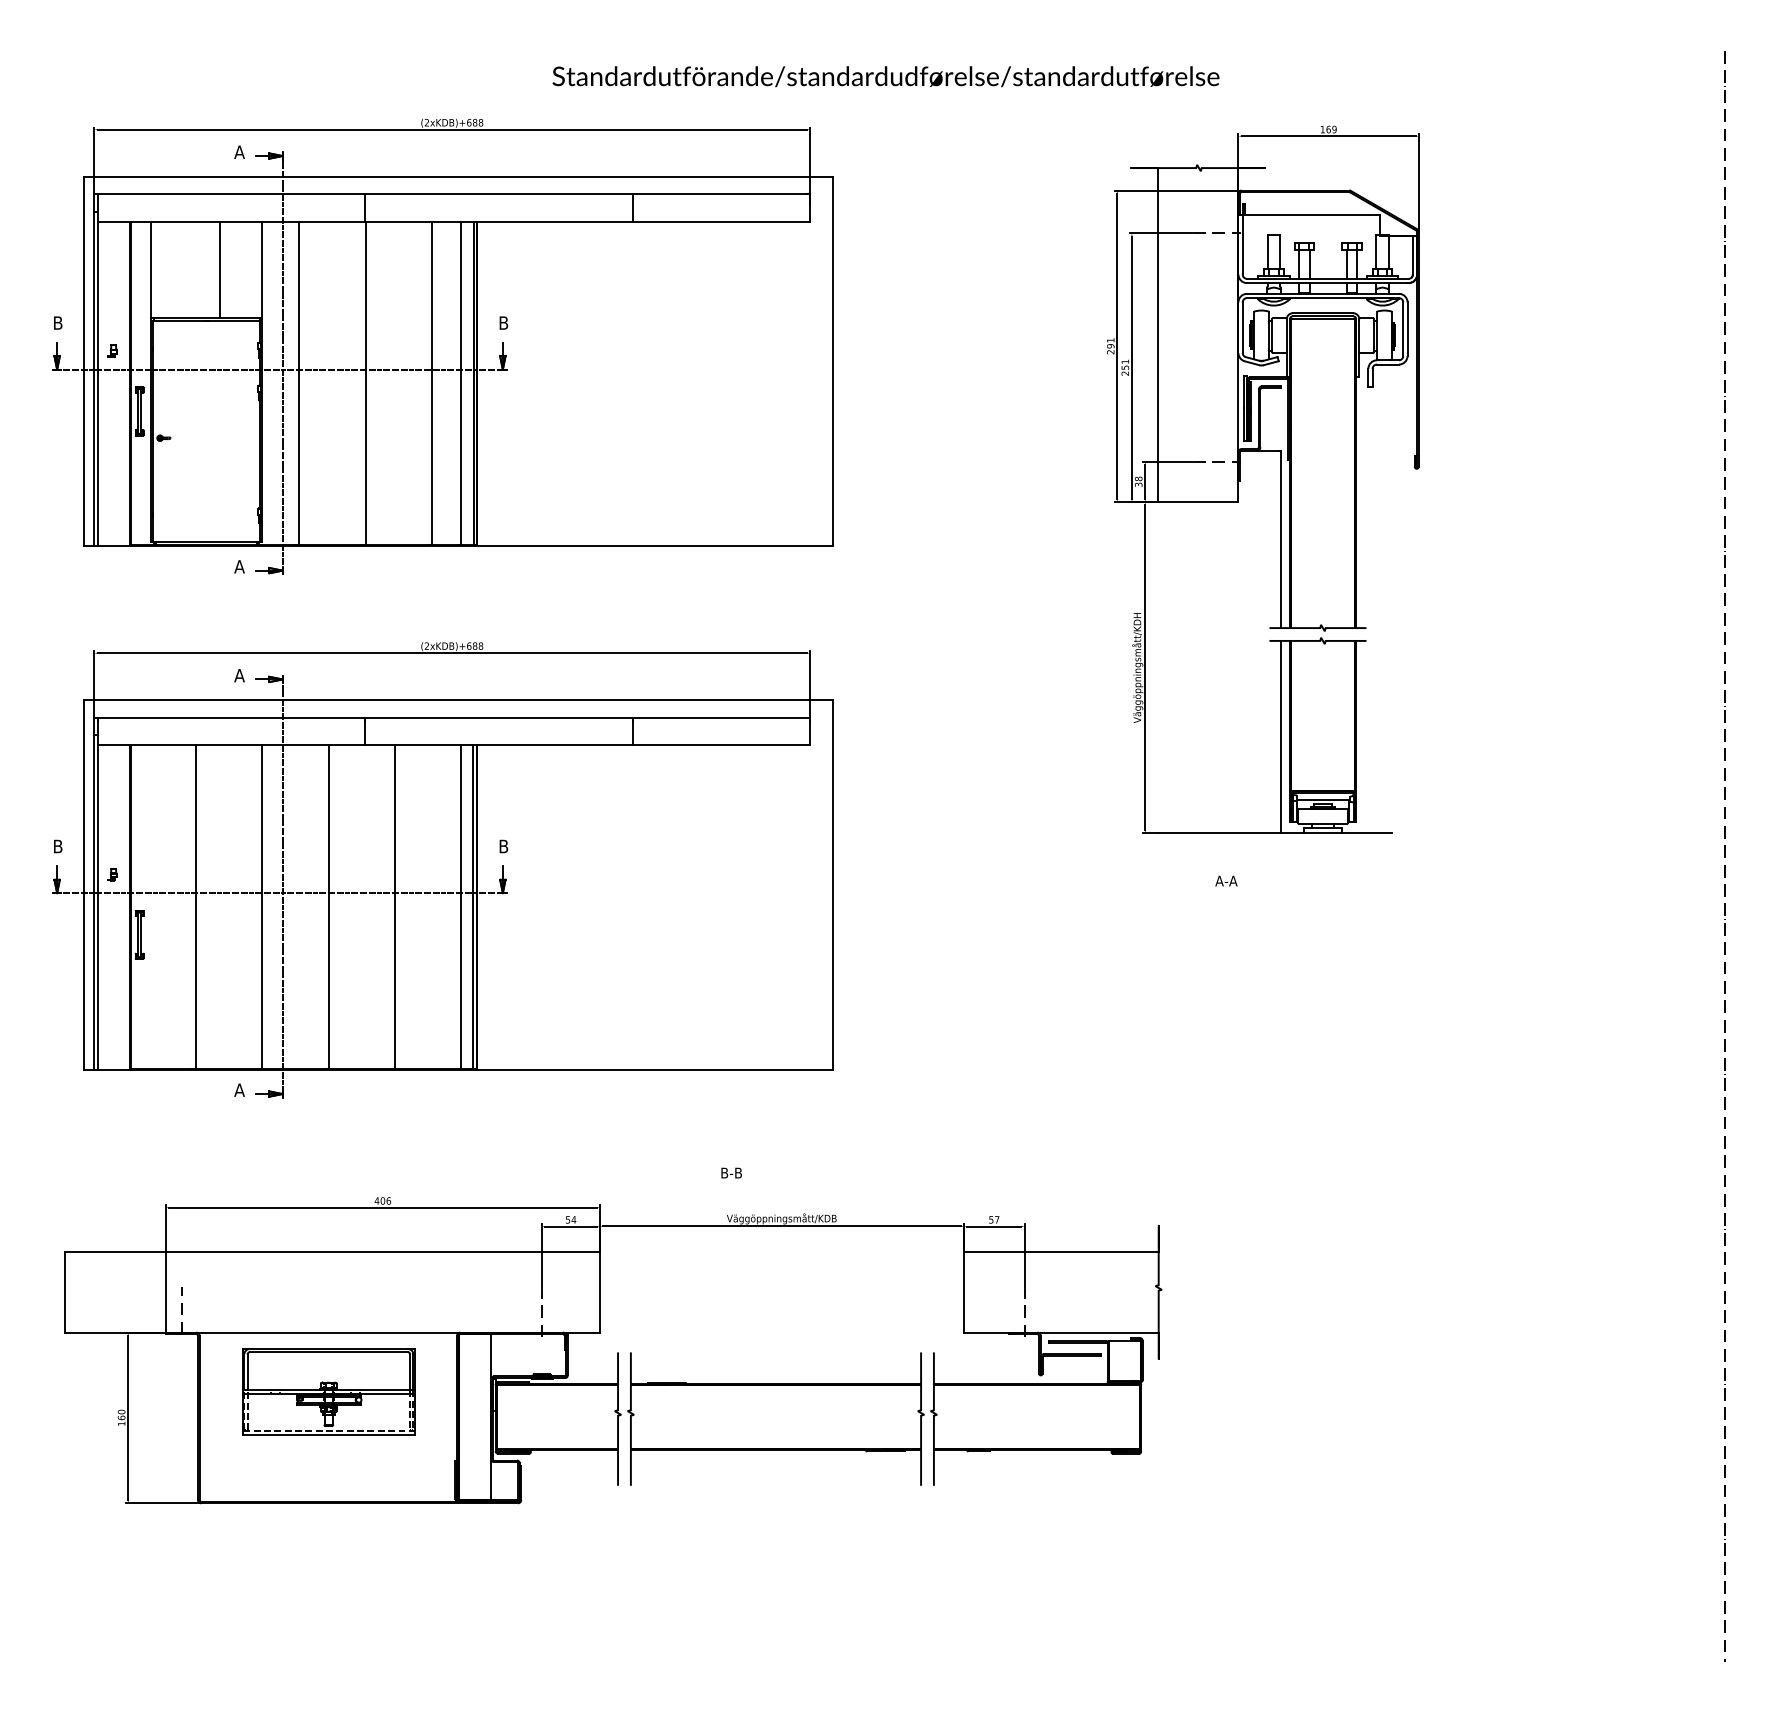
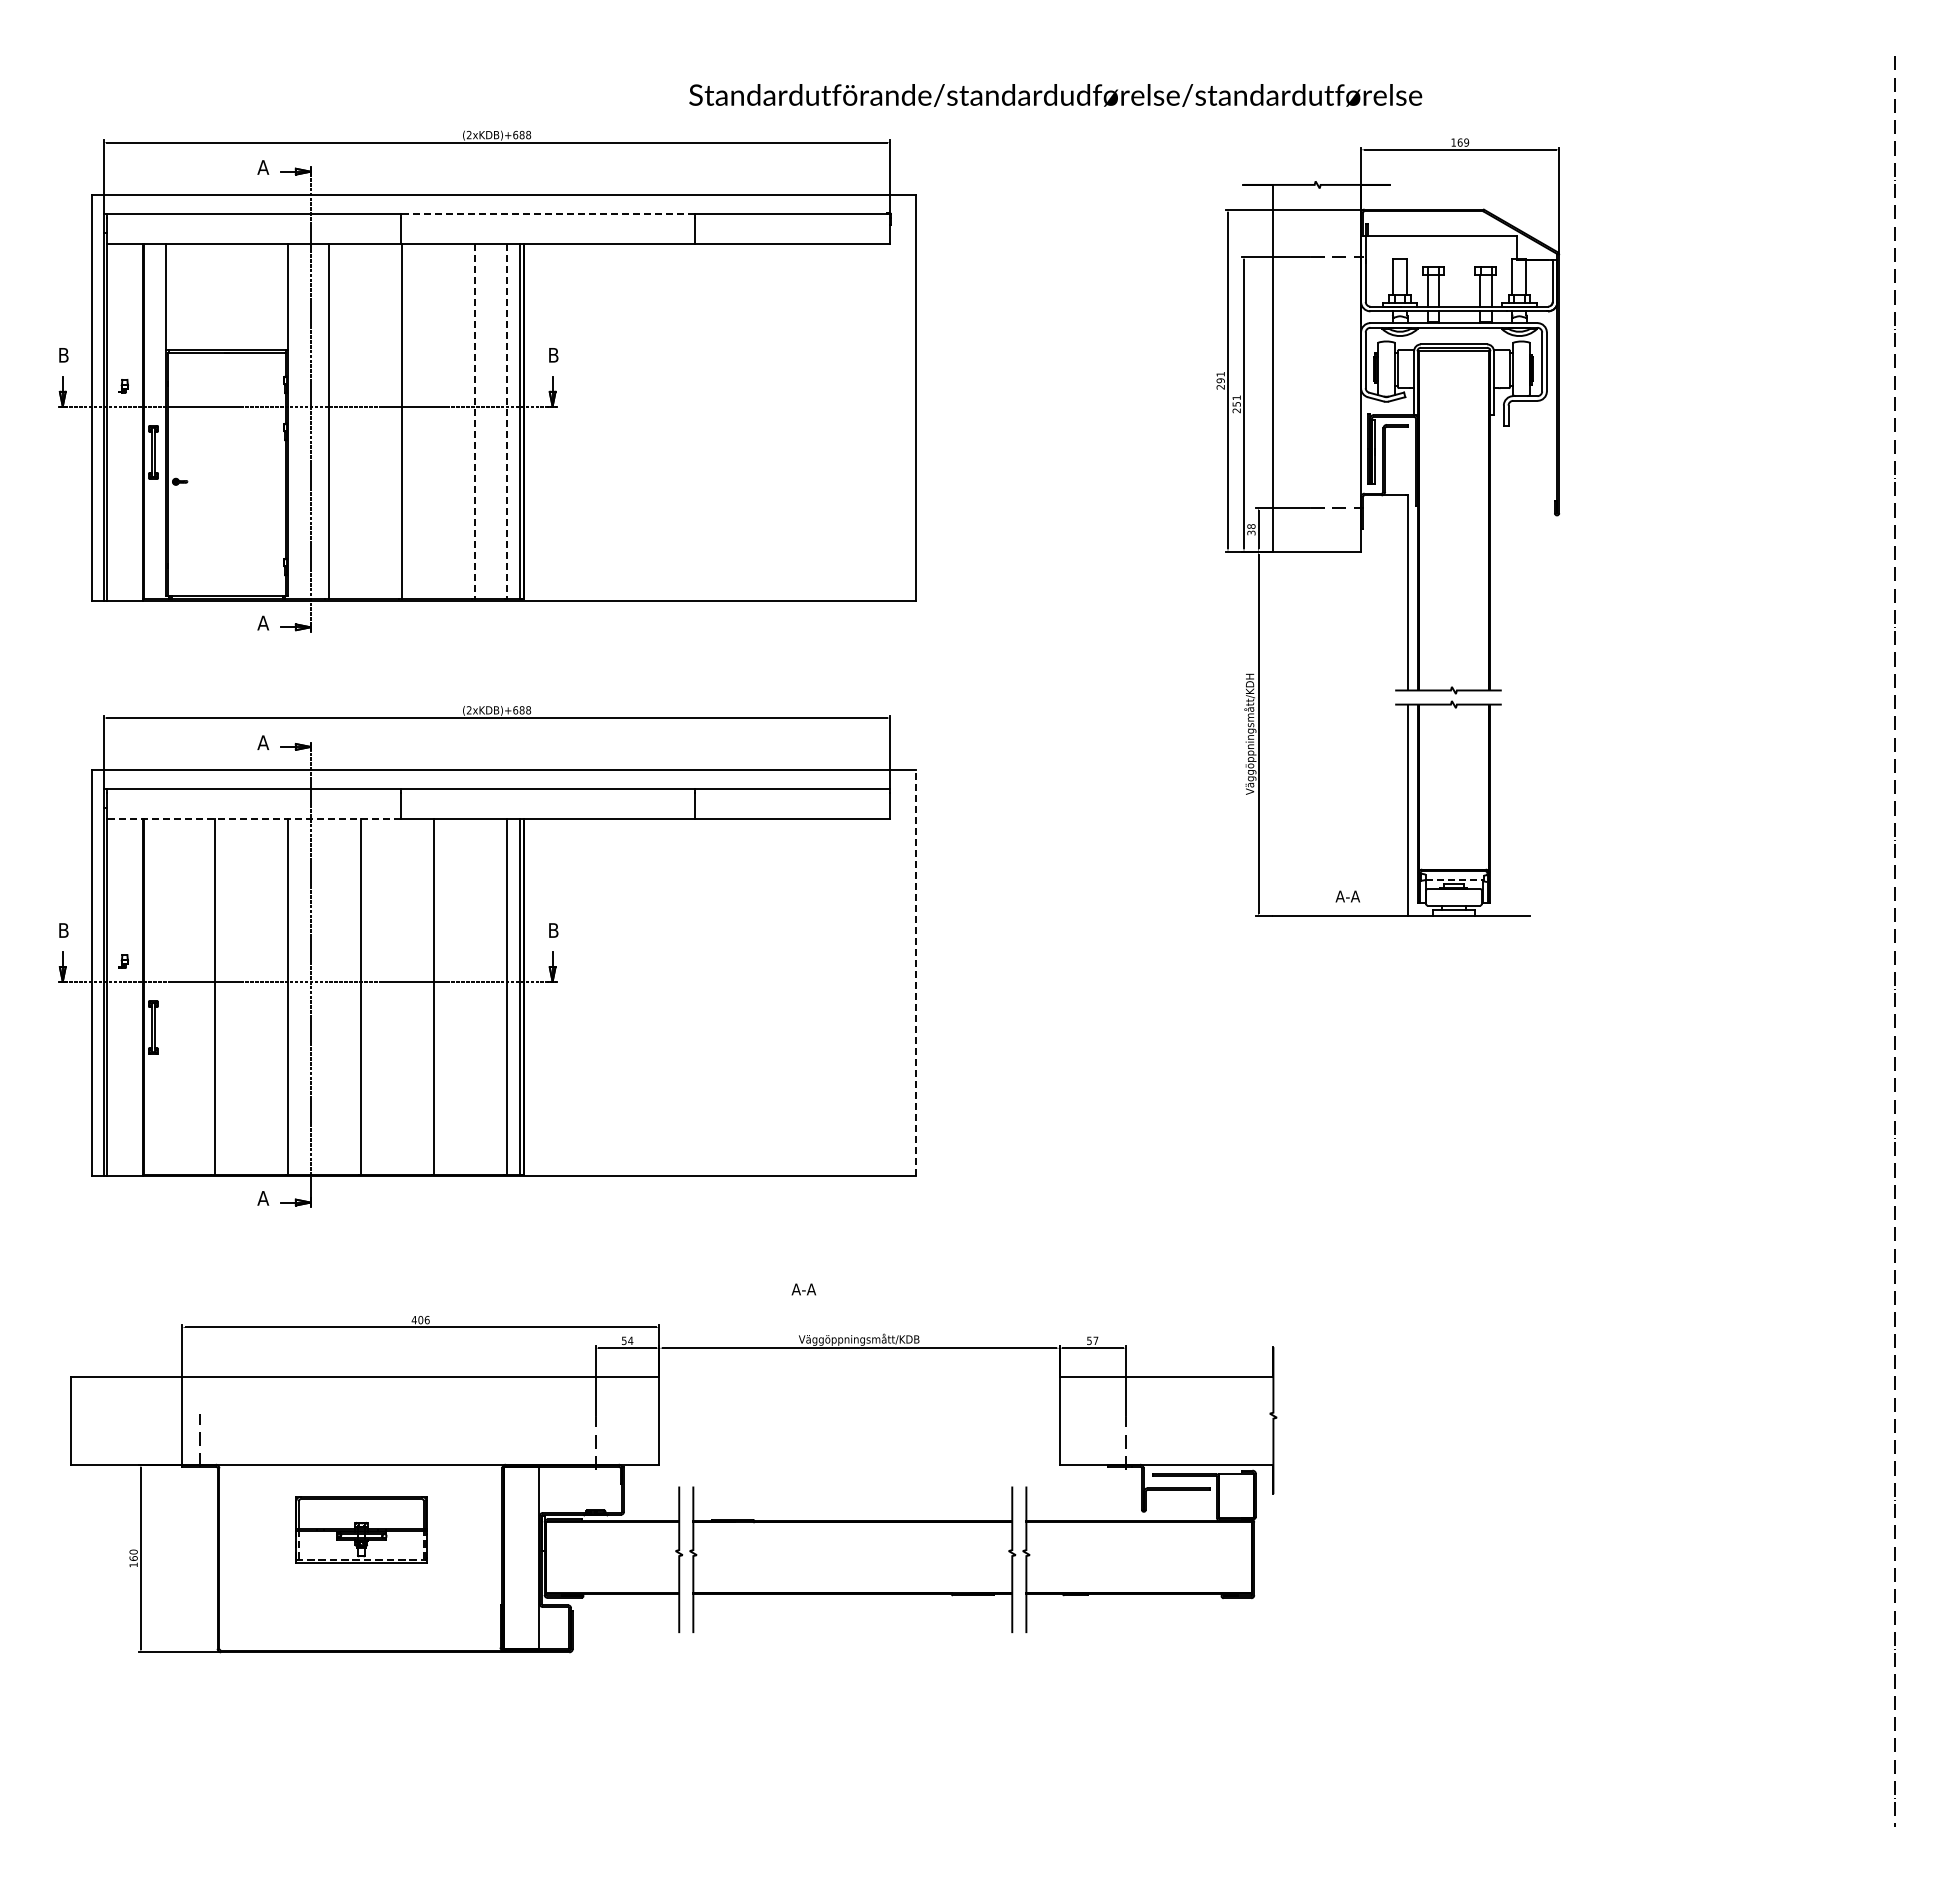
text: (885, 76) -> (1055, 95), moved
line: (498, 194) -> (547, 213), solid -> dashed
line: (219, 269) -> (241, 296), removed
line: (431, 383) -> (474, 421), solid -> dashed
line: (461, 383) -> (507, 421), solid -> dashed
line: (230, 745) -> (253, 819), solid -> dashed
line: (1323, 800) -> (1454, 879), solid -> dashed
text: (1226, 881) -> (1347, 896), moved
line: (833, 884) -> (915, 972), solid -> dashed
text: (731, 1173) -> (803, 1289), B-B -> A-A
part: (328, 1391) -> (361, 1529), size x0.7

